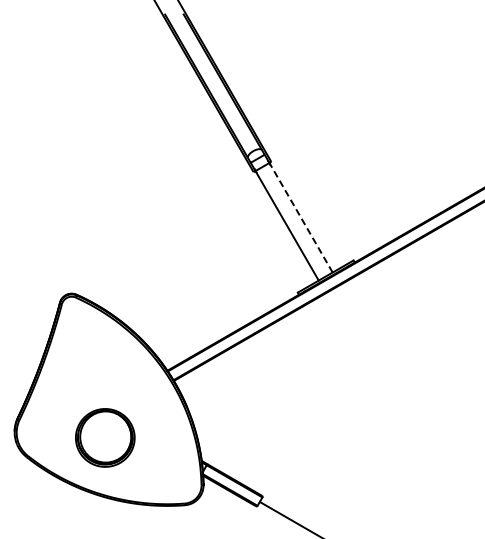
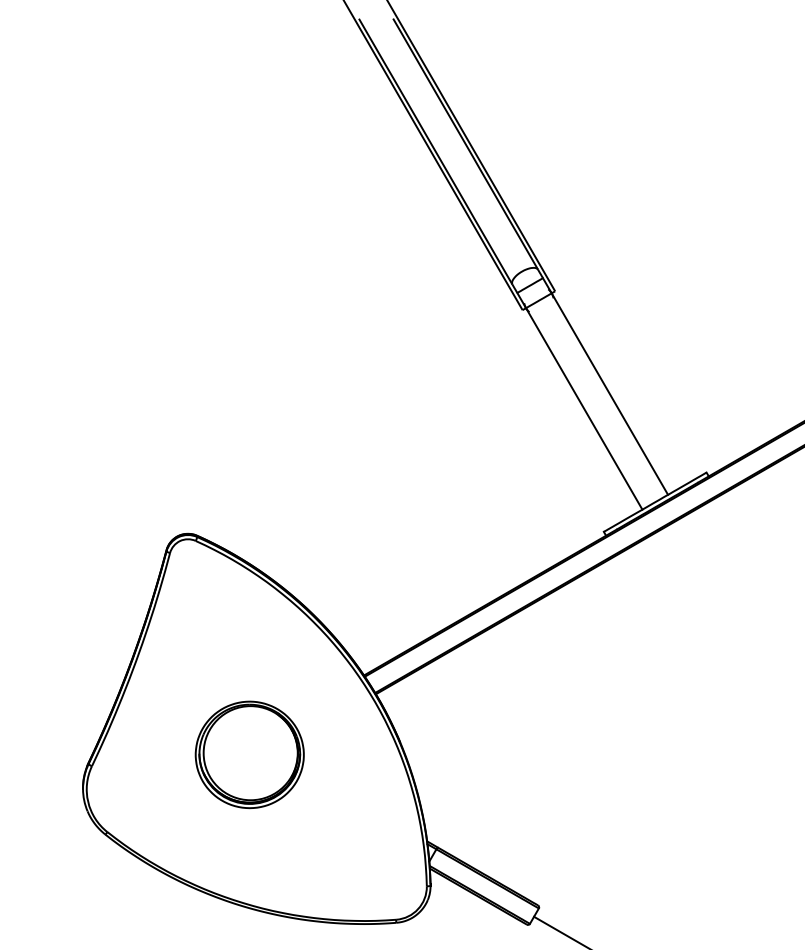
line: (300, 217) -> (608, 393), dashed -> solid
part: (105, 437) -> (250, 754), moved

